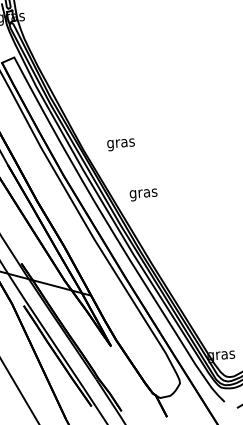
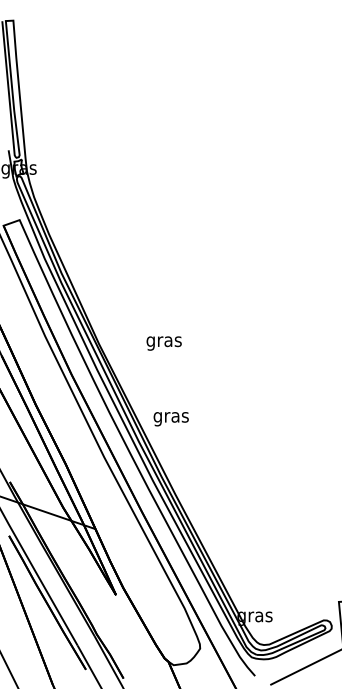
text: (120, 144) -> (163, 343), moved
text: (143, 195) -> (170, 419), moved

